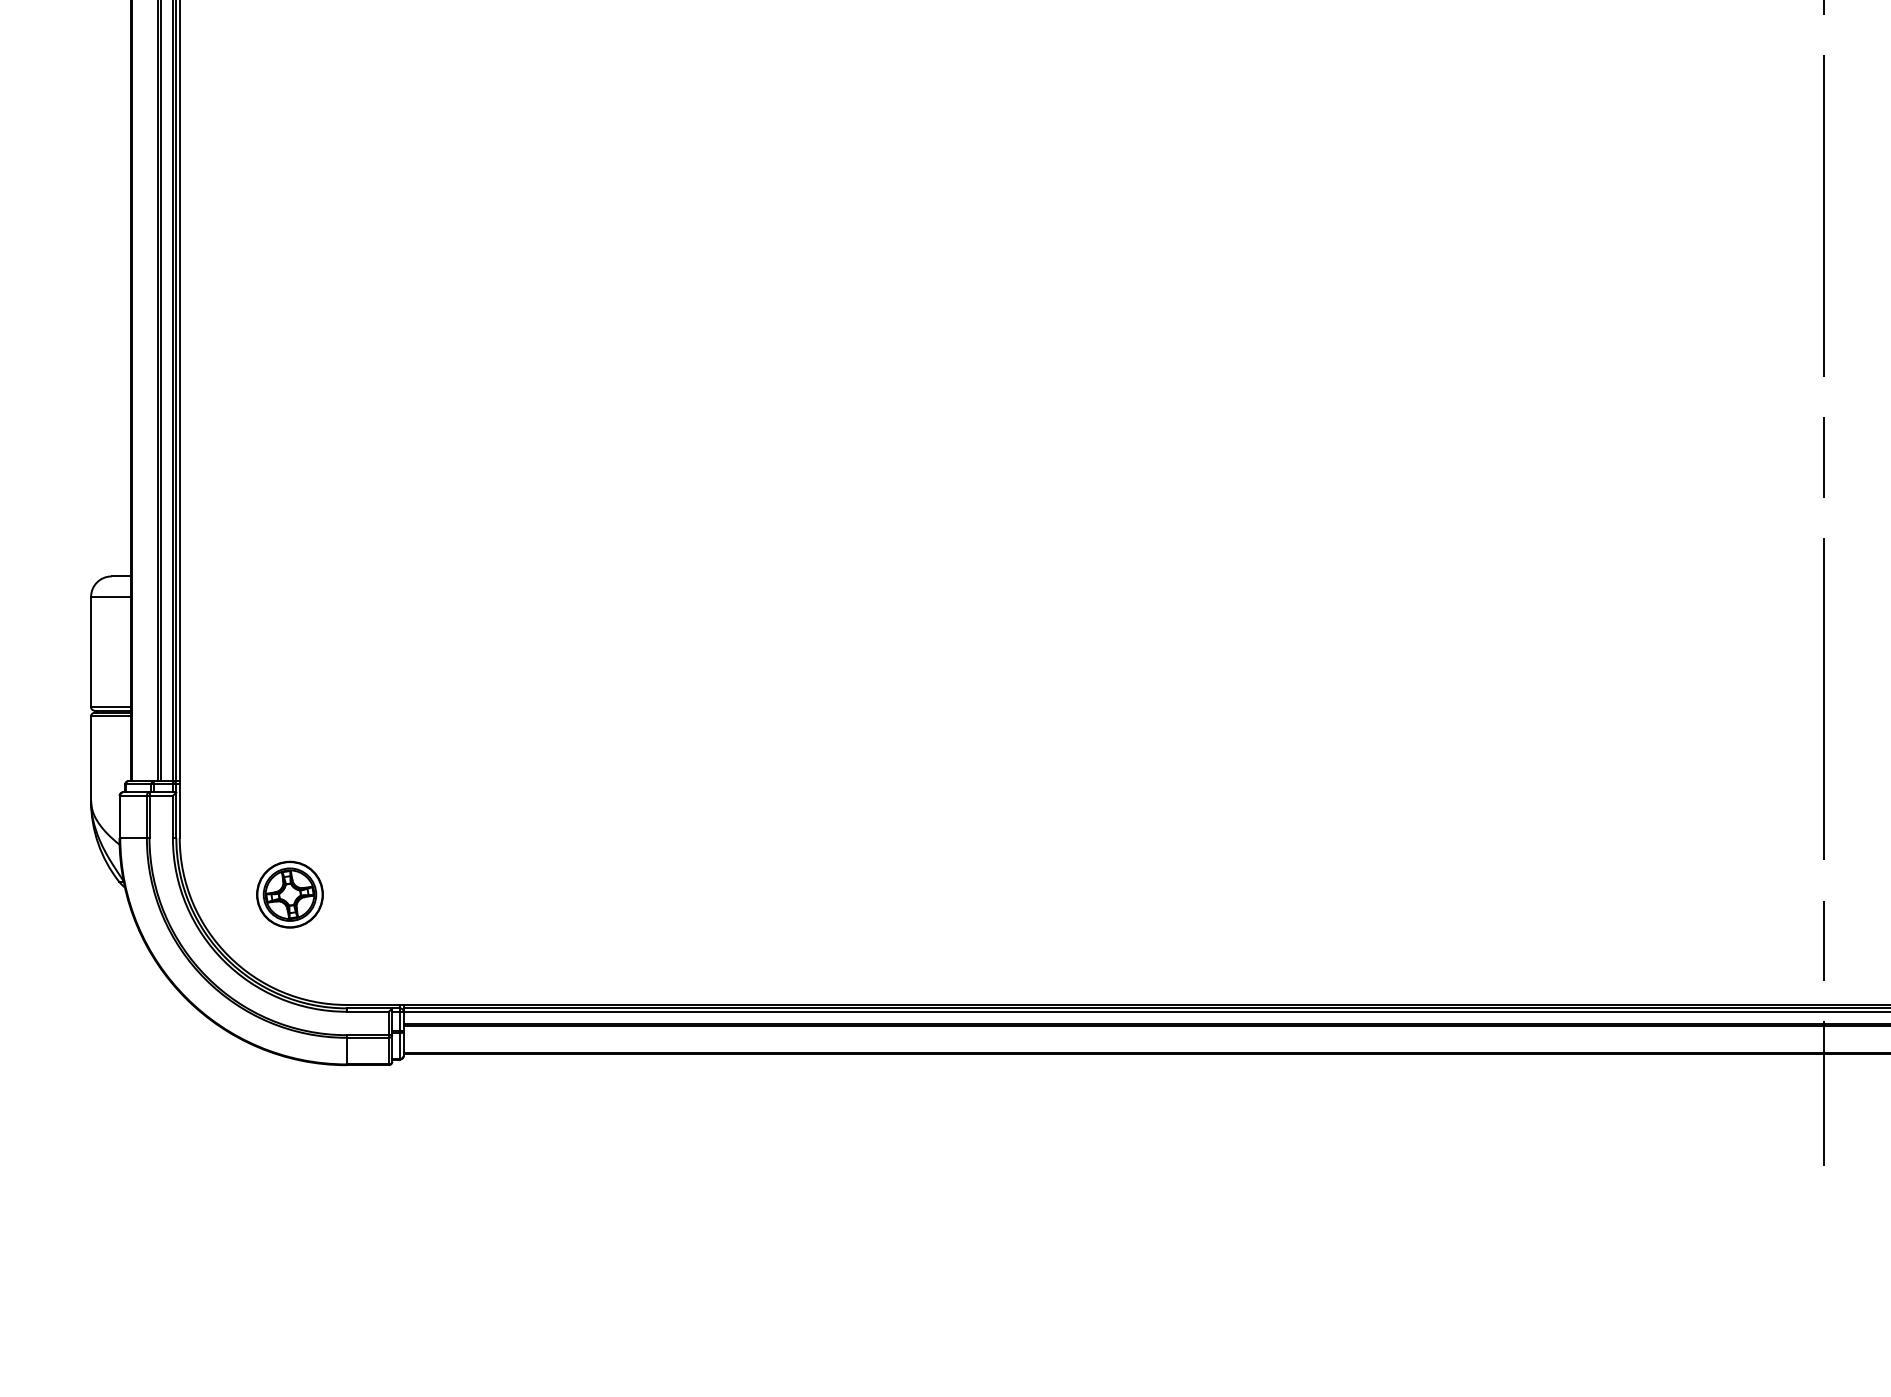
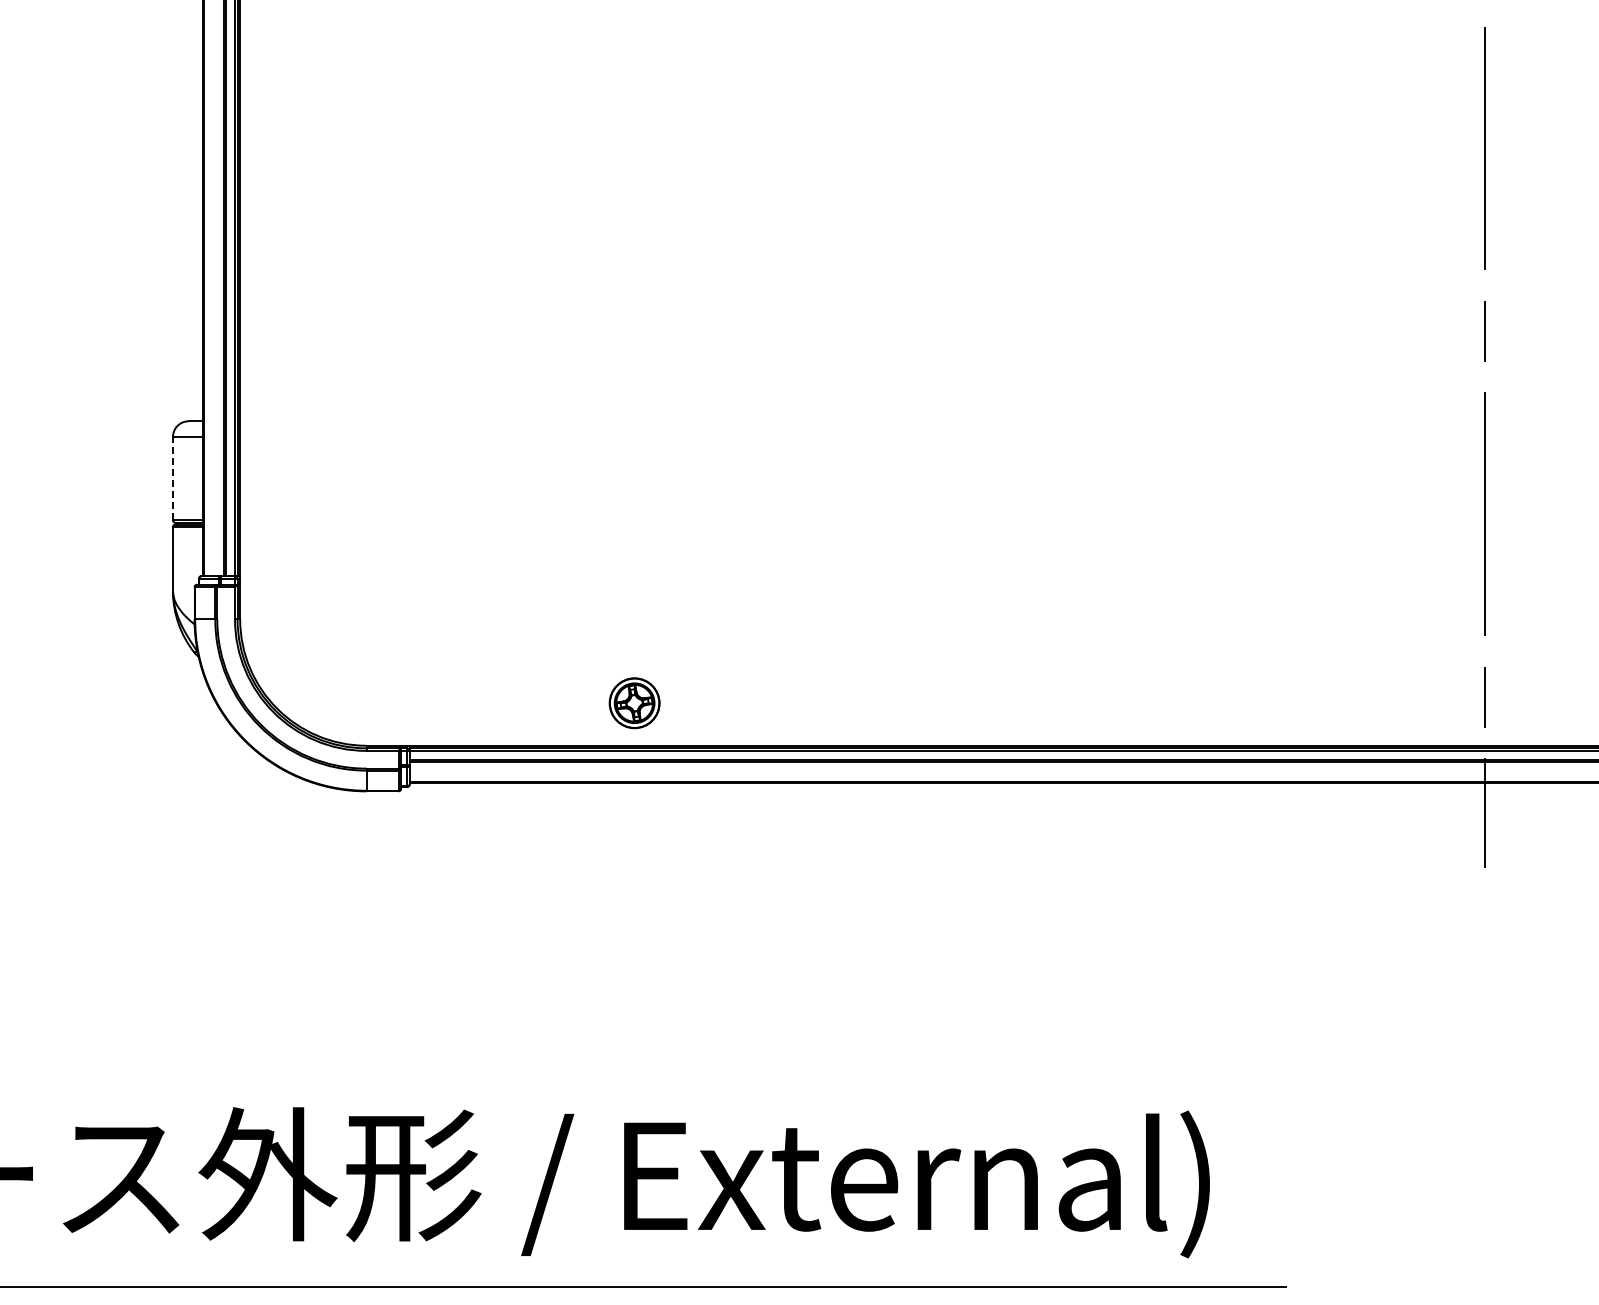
line: (91, 651) -> (173, 478), solid -> dashed
part: (289, 895) -> (634, 703), moved

